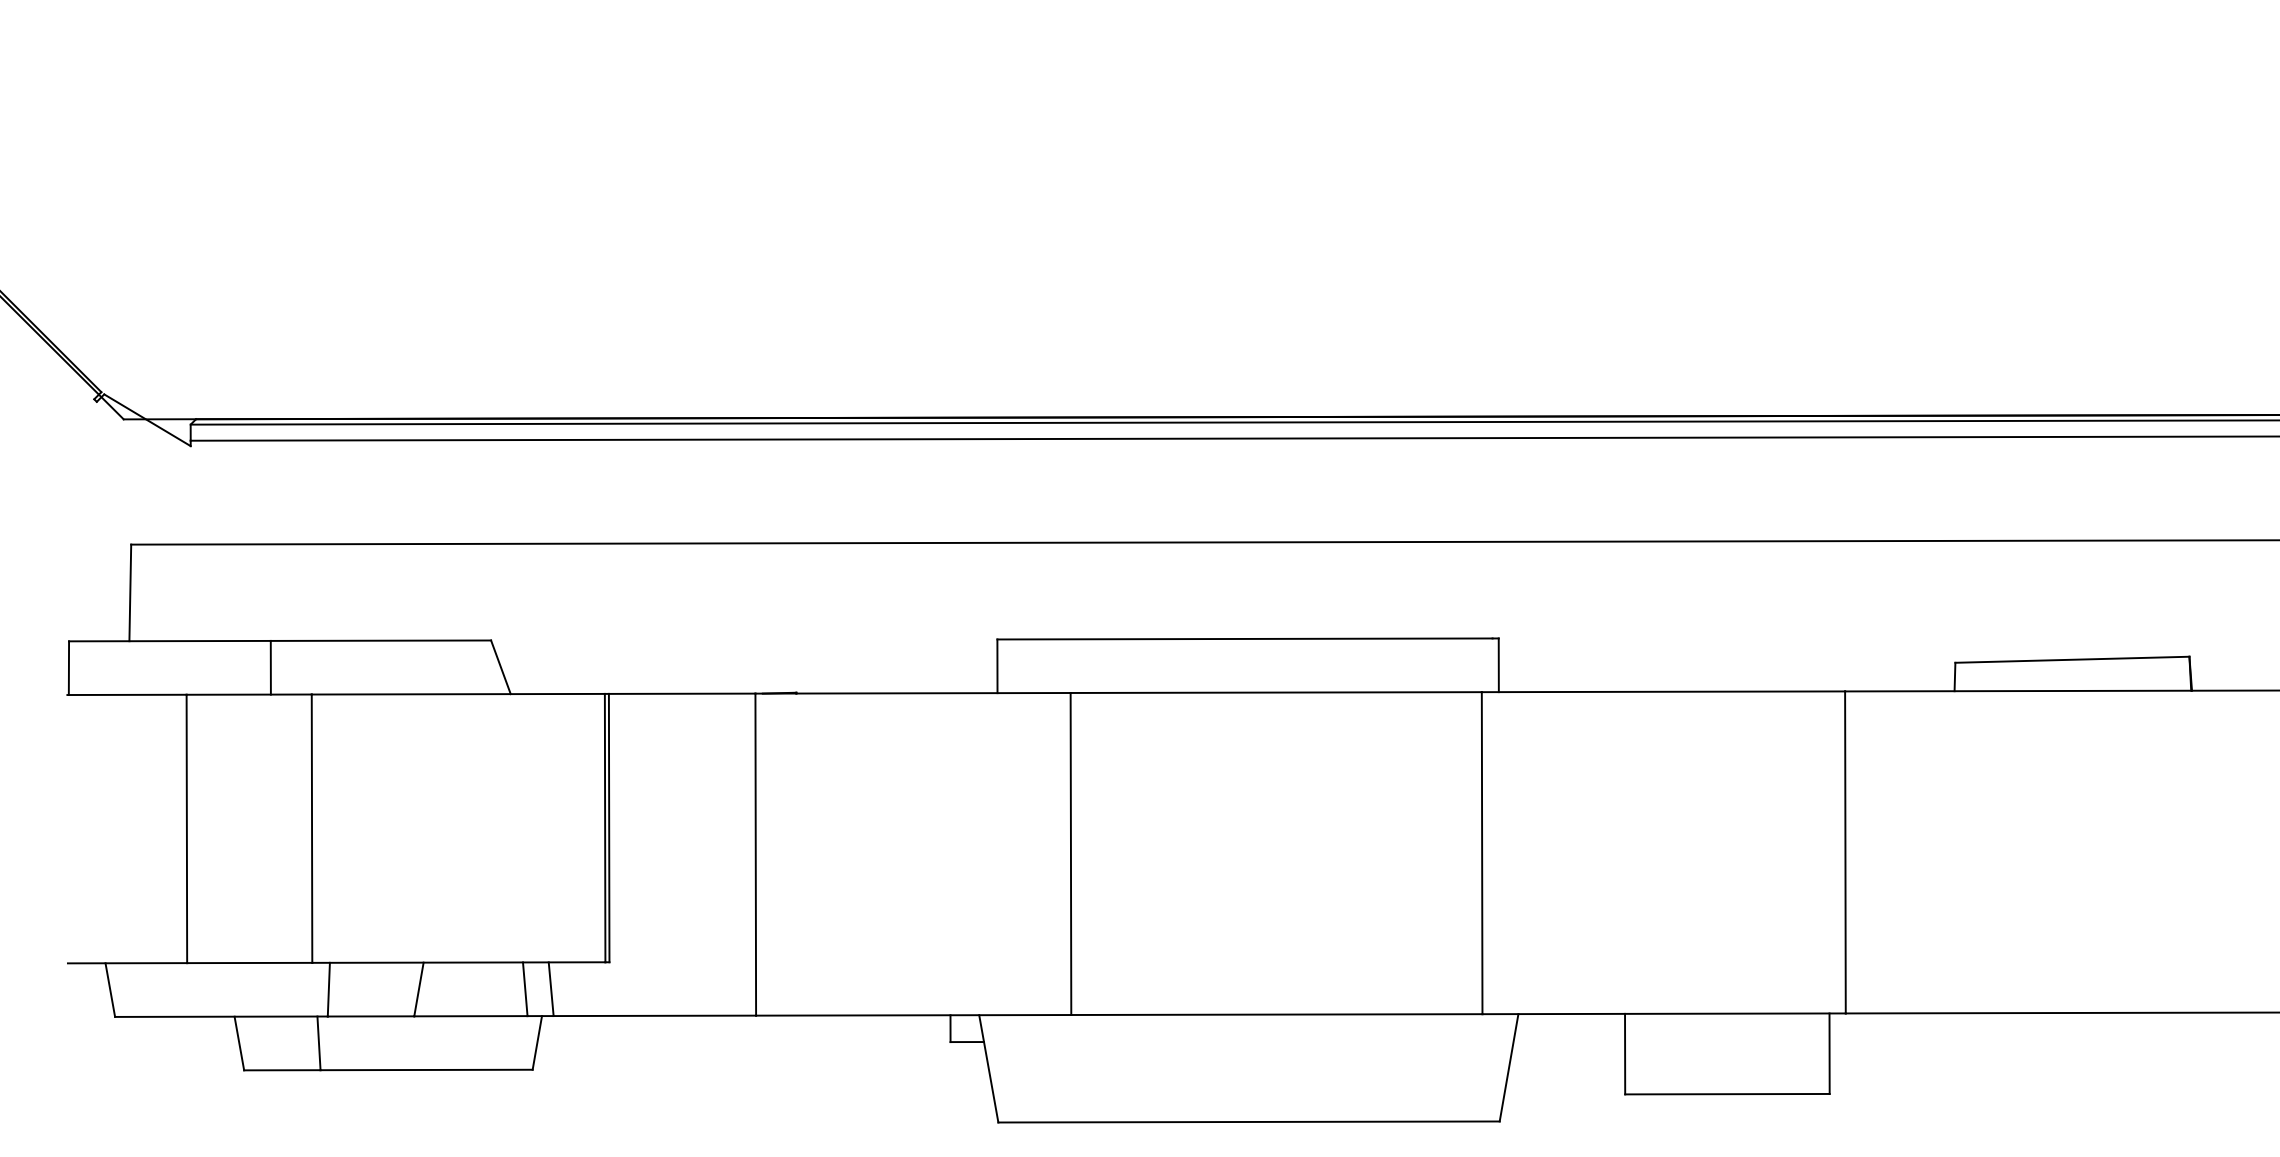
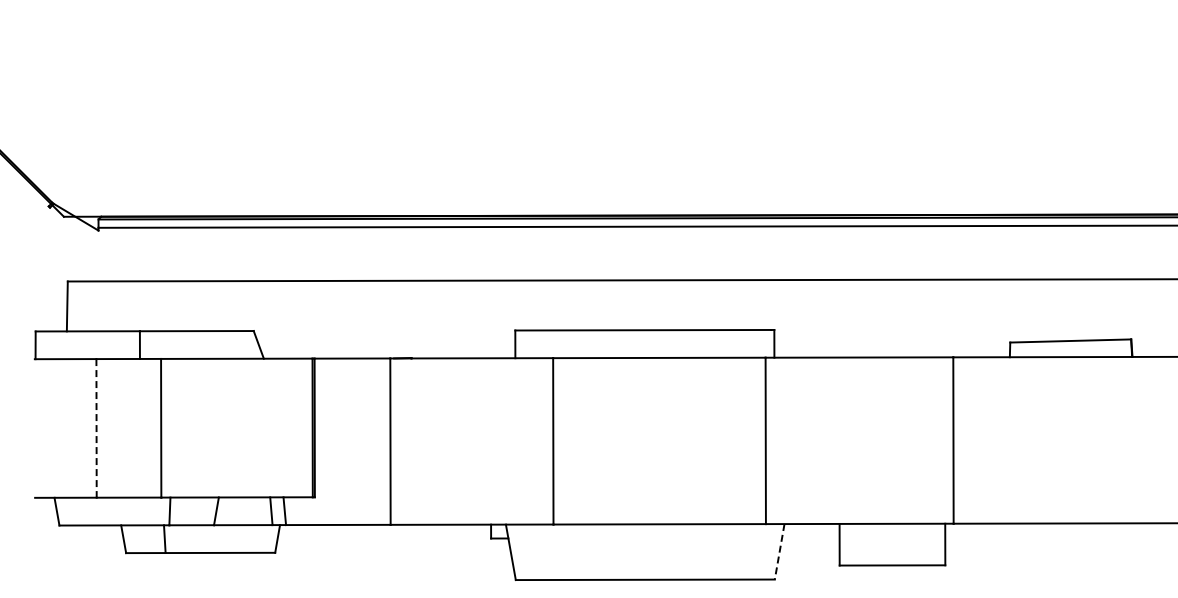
line: (186, 829) -> (96, 428), solid -> dashed
line: (1508, 1069) -> (779, 552), solid -> dashed

